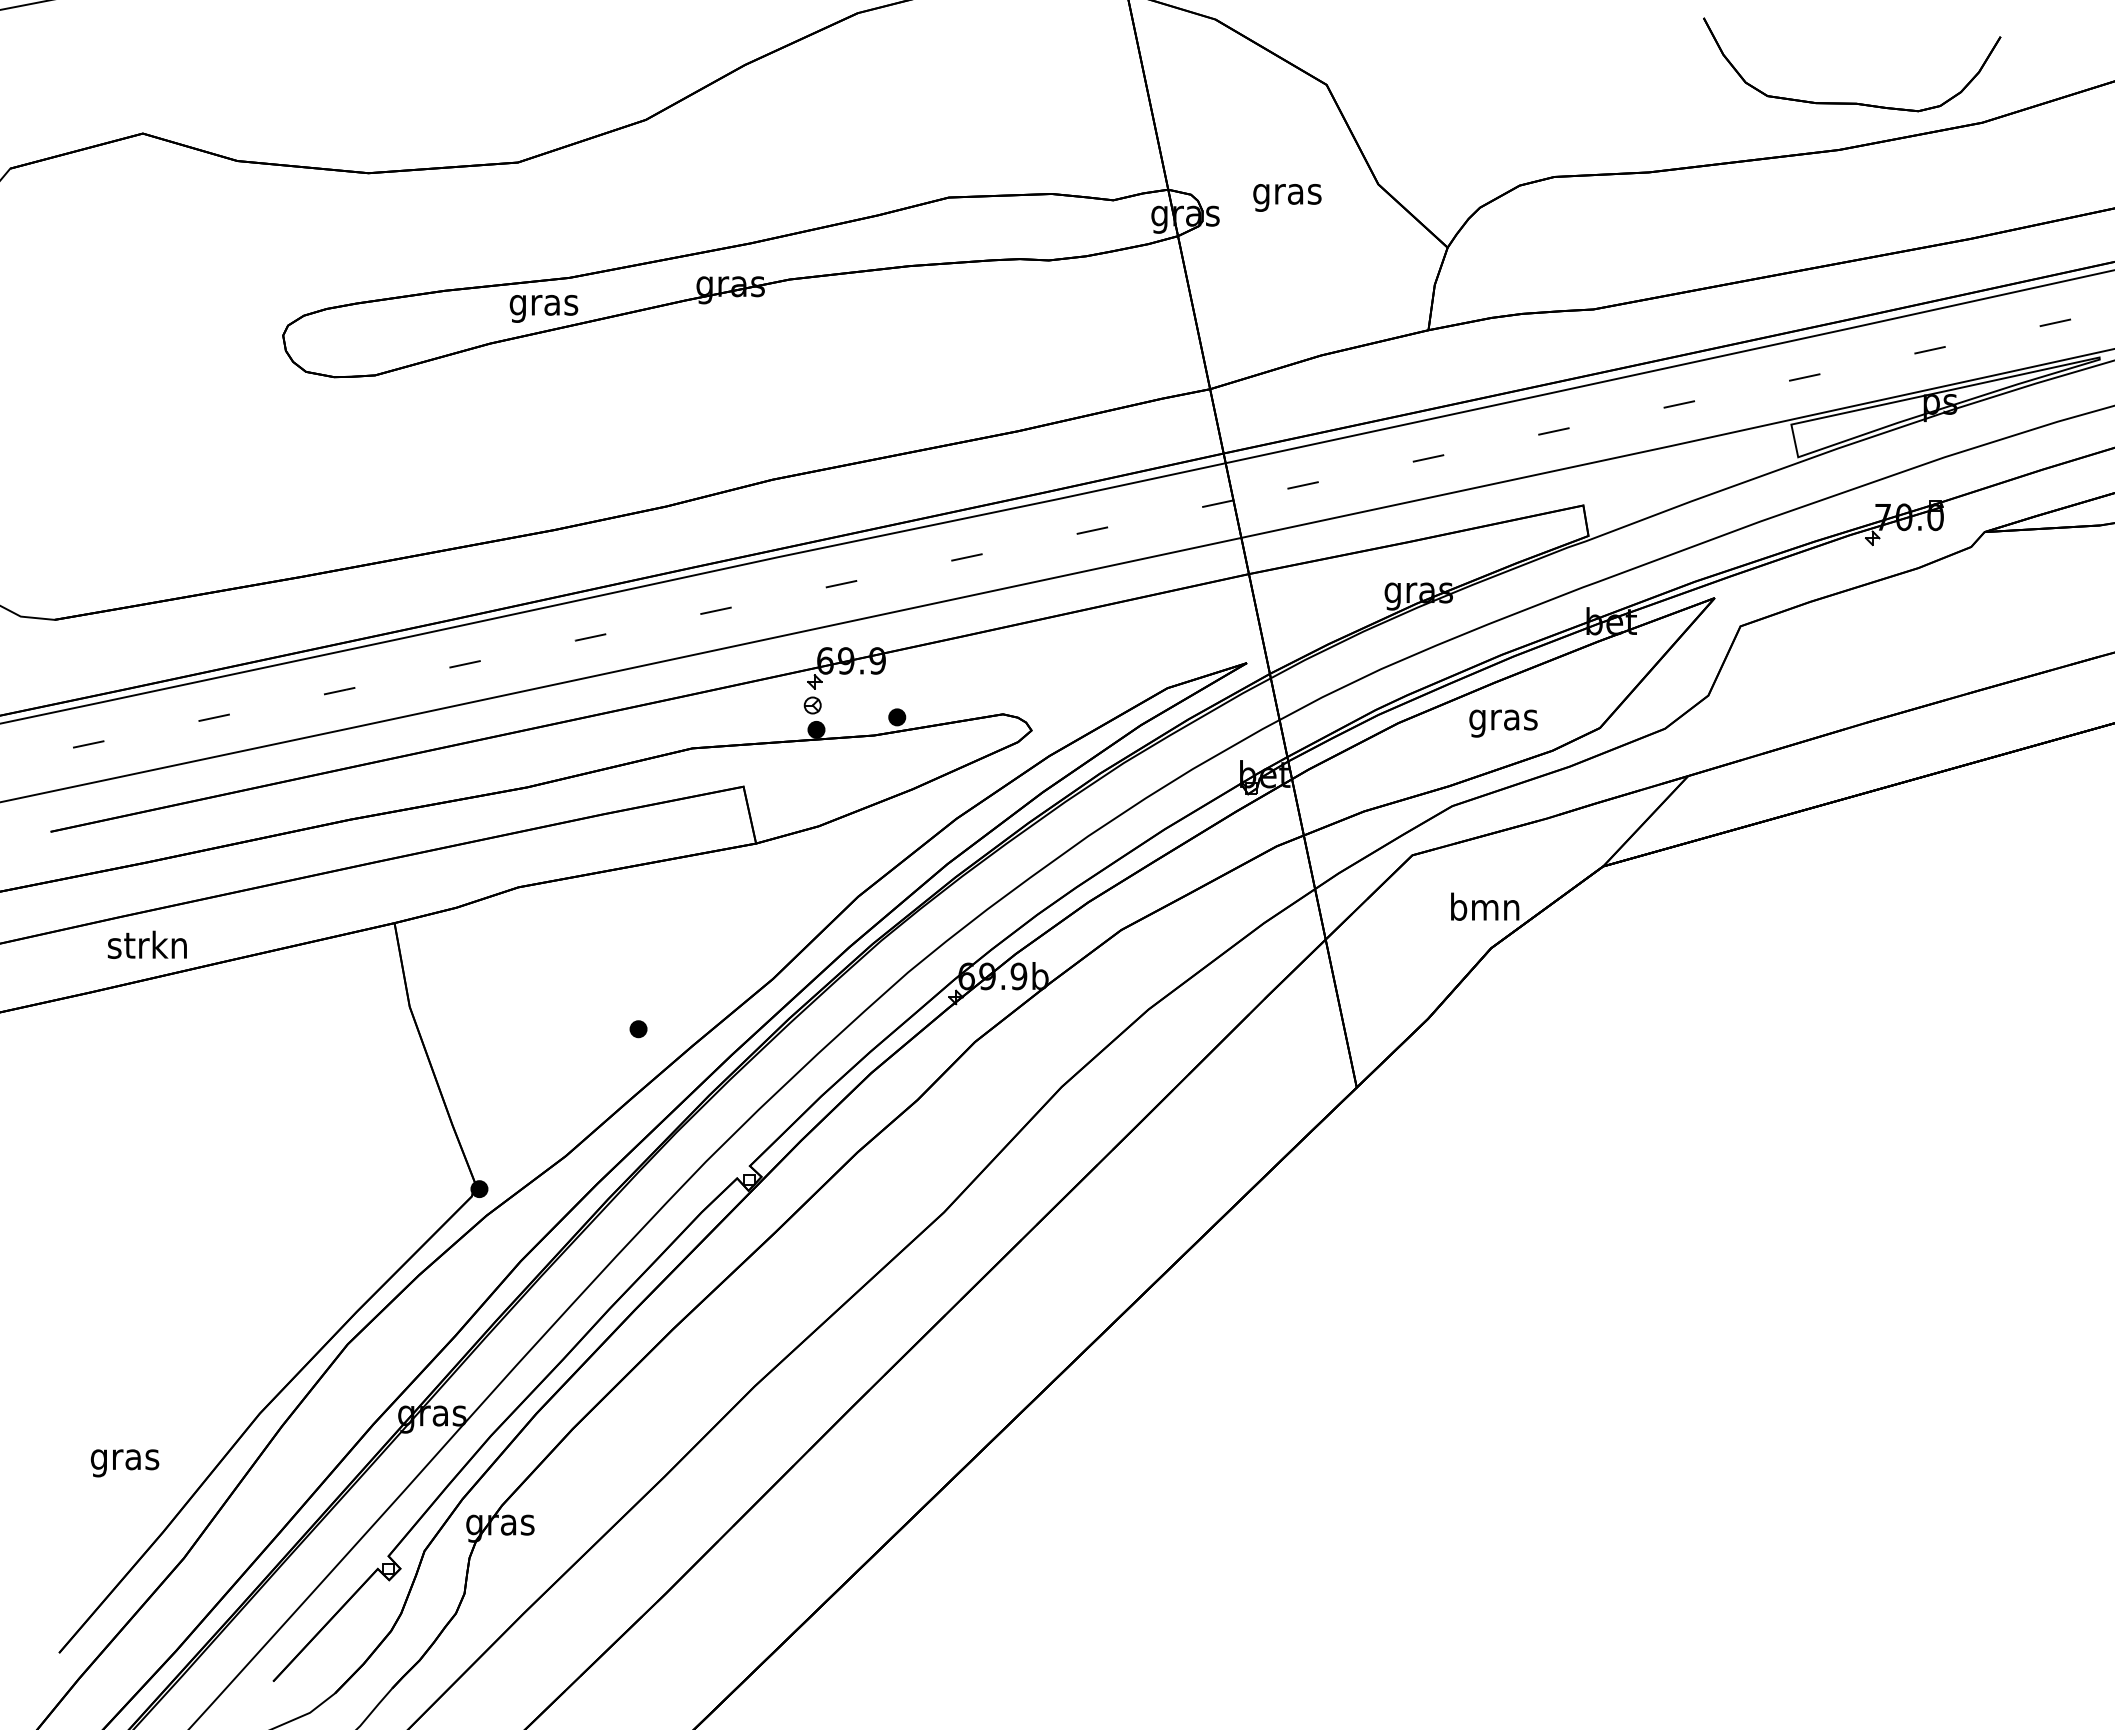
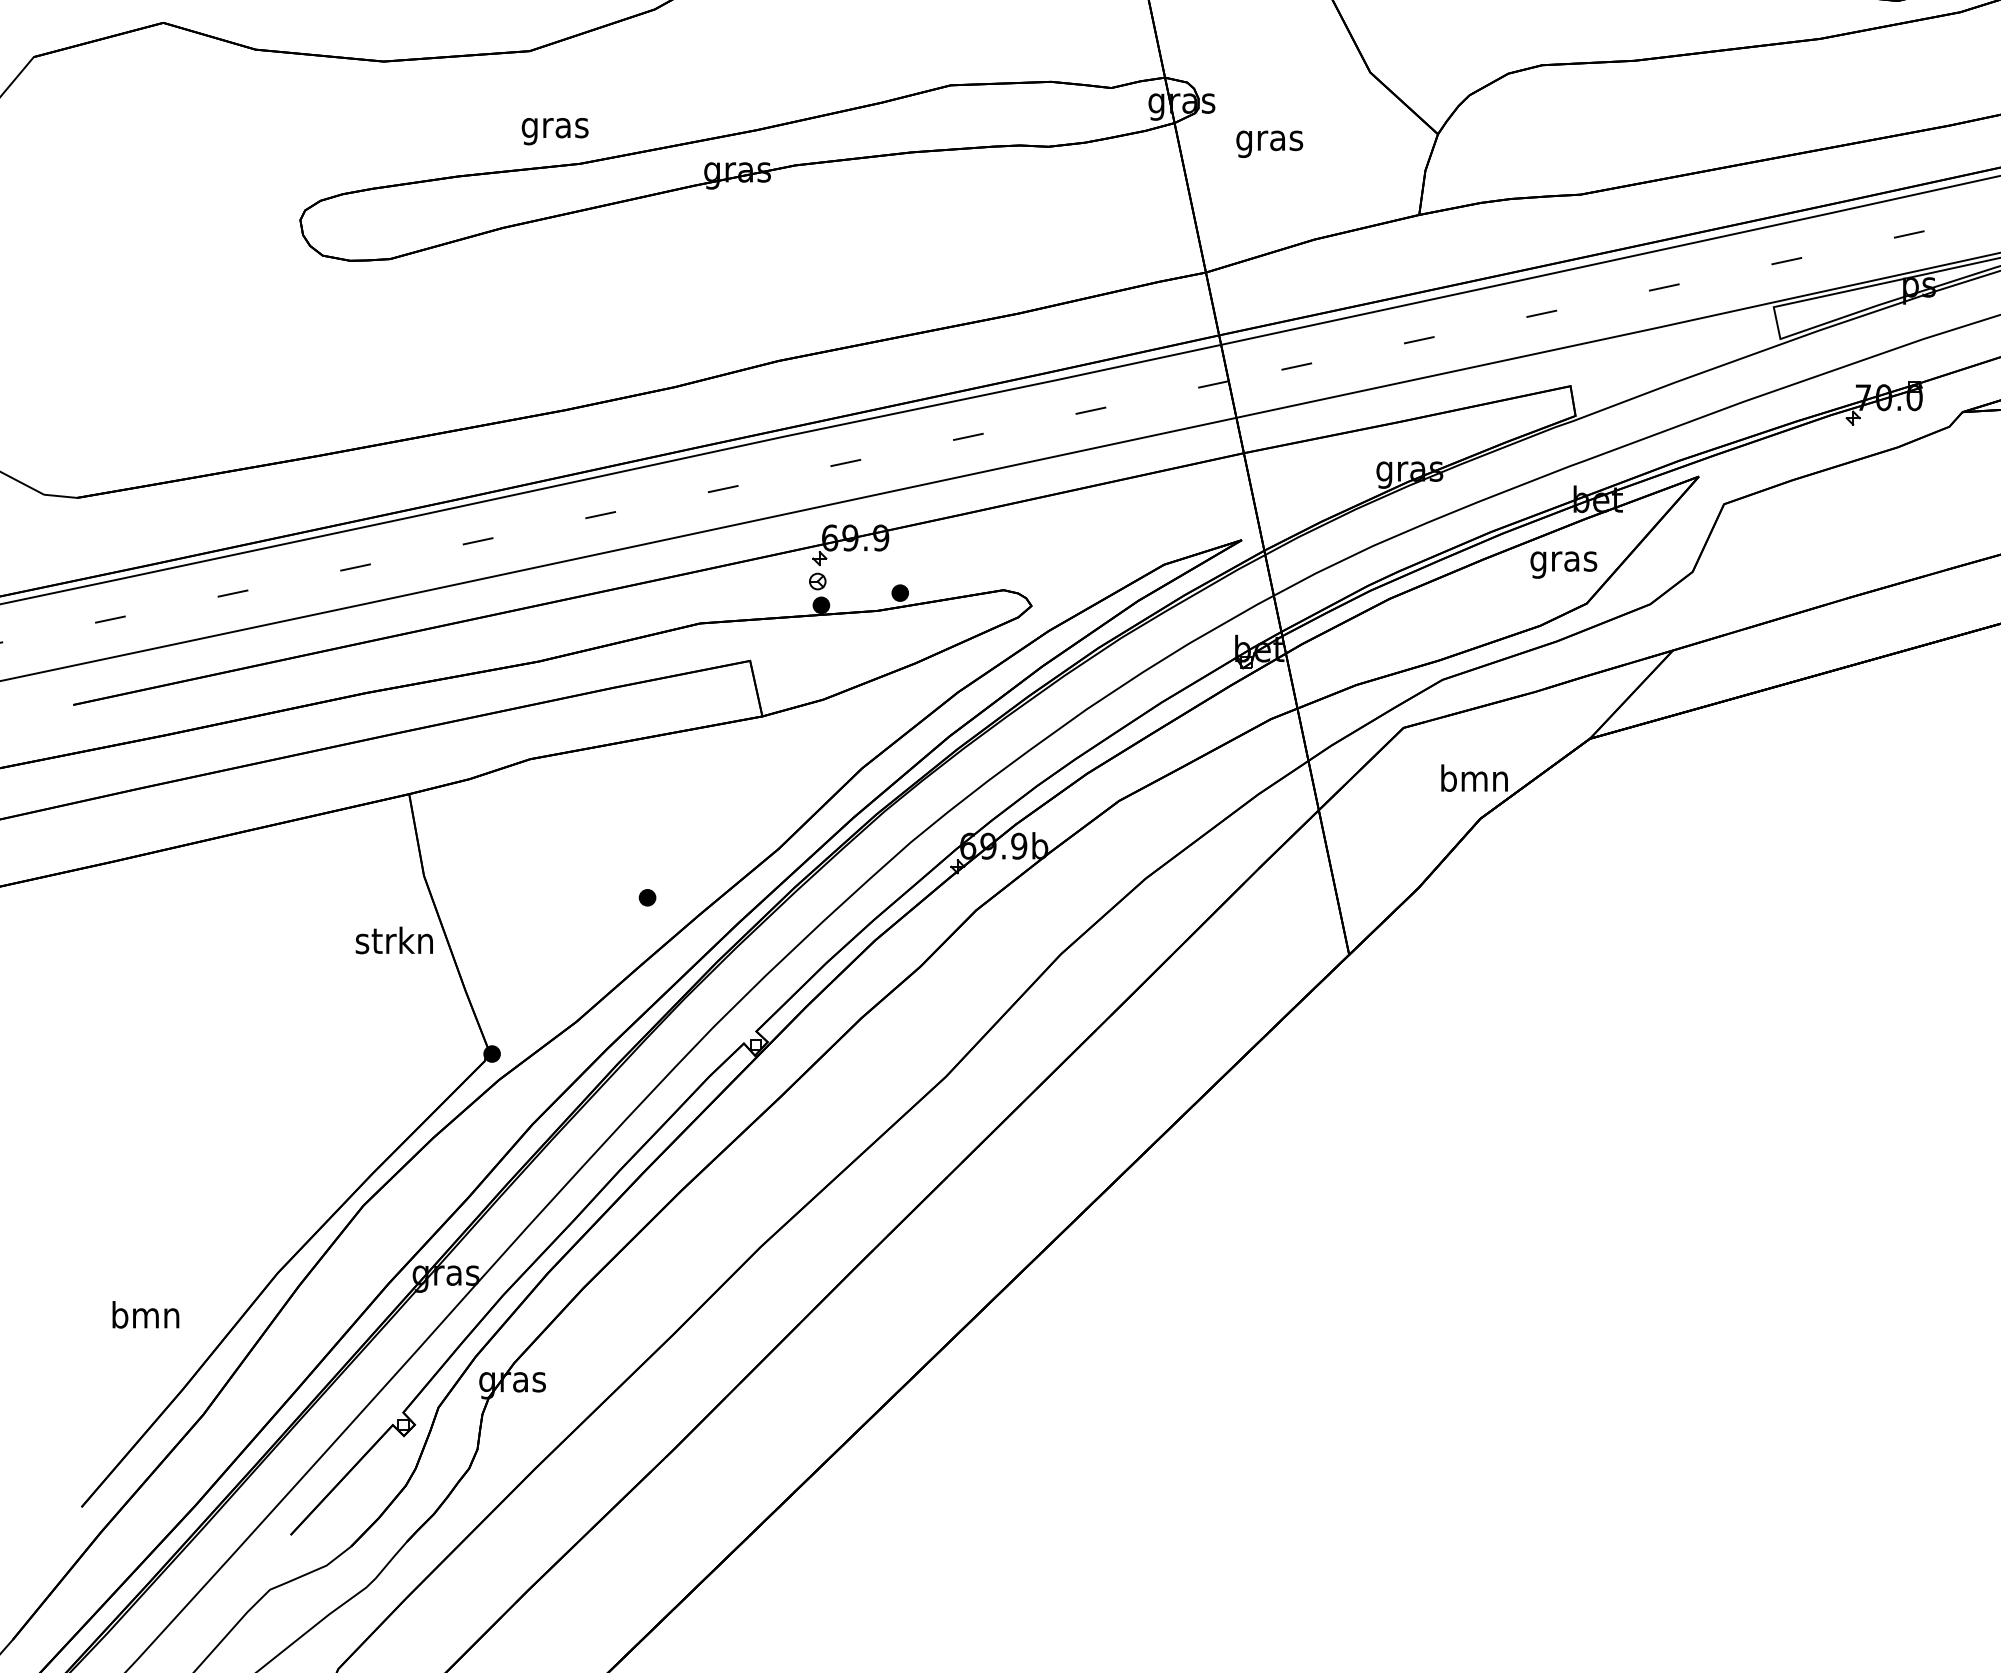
text: (1287, 197) -> (1269, 143), moved
text: (543, 308) -> (554, 131), moved
text: (1503, 723) -> (1563, 564), moved
text: (146, 944) -> (393, 940), moved
text: (124, 1459) -> (145, 1318), gras -> bmn

